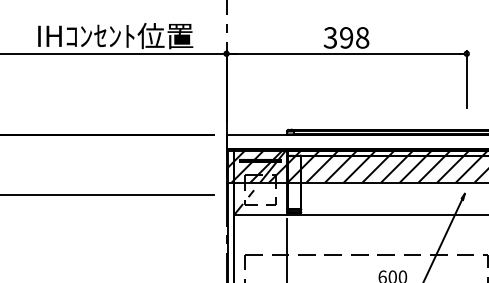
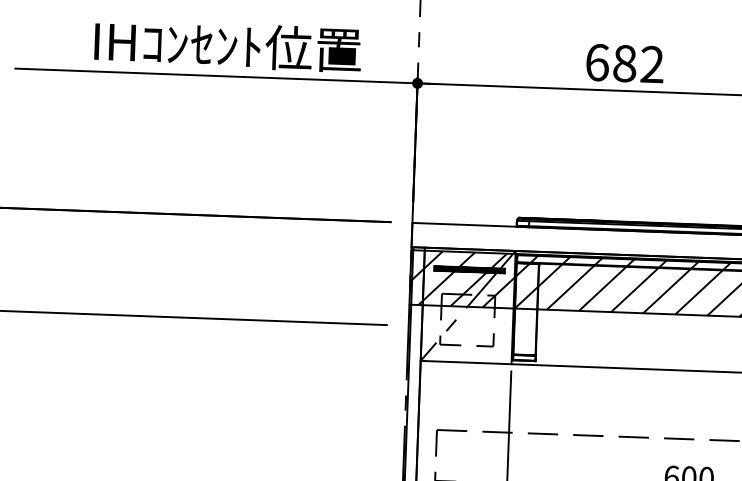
text: (346, 37) -> (624, 62), 398 -> 682

